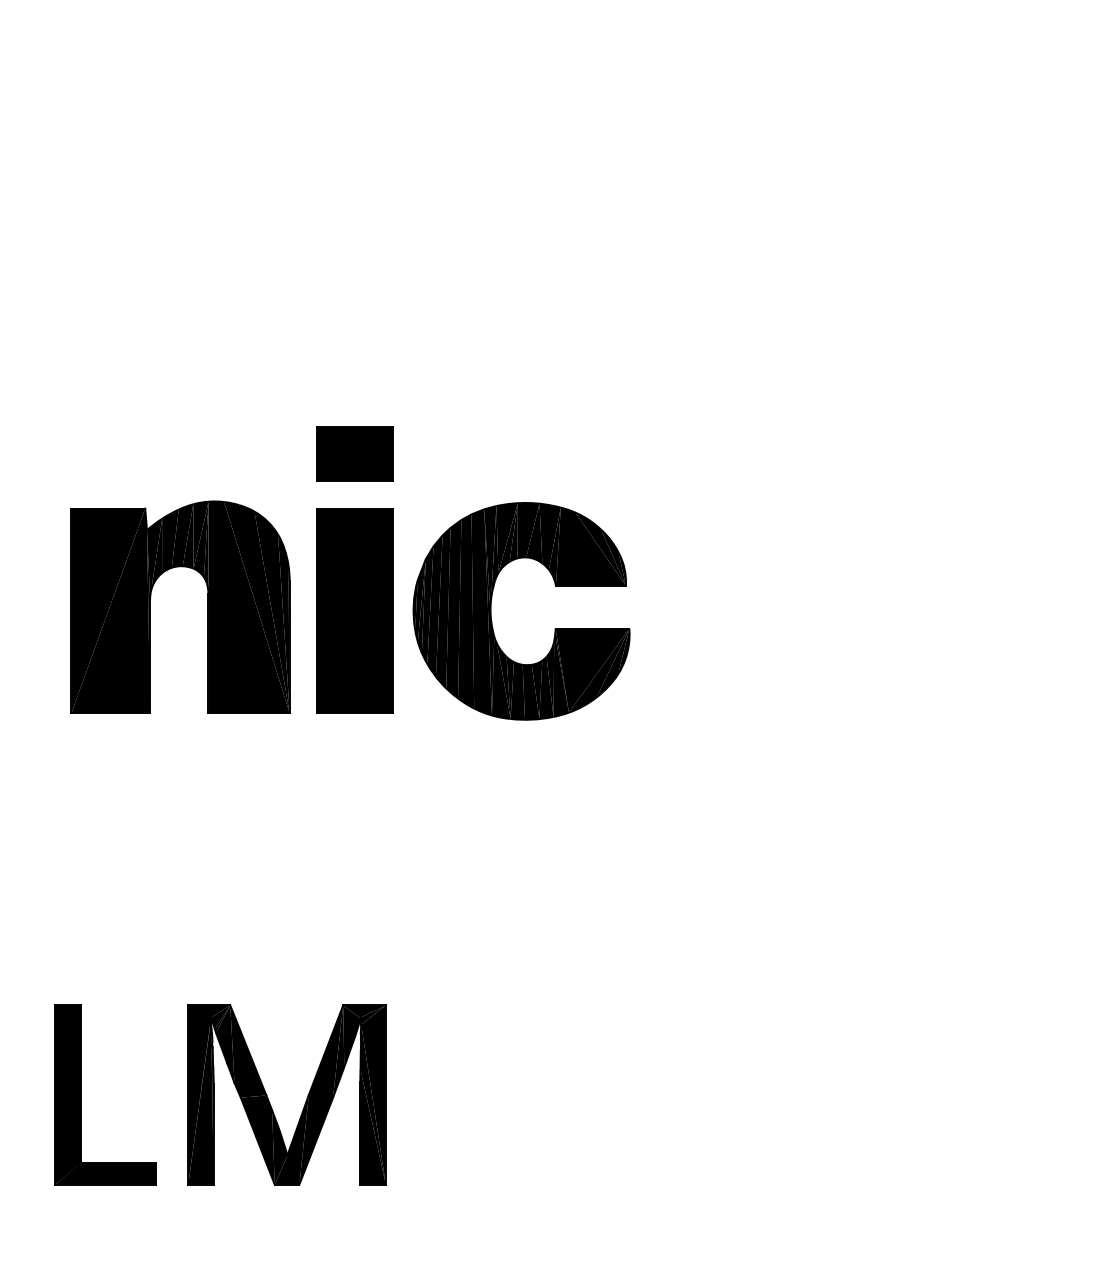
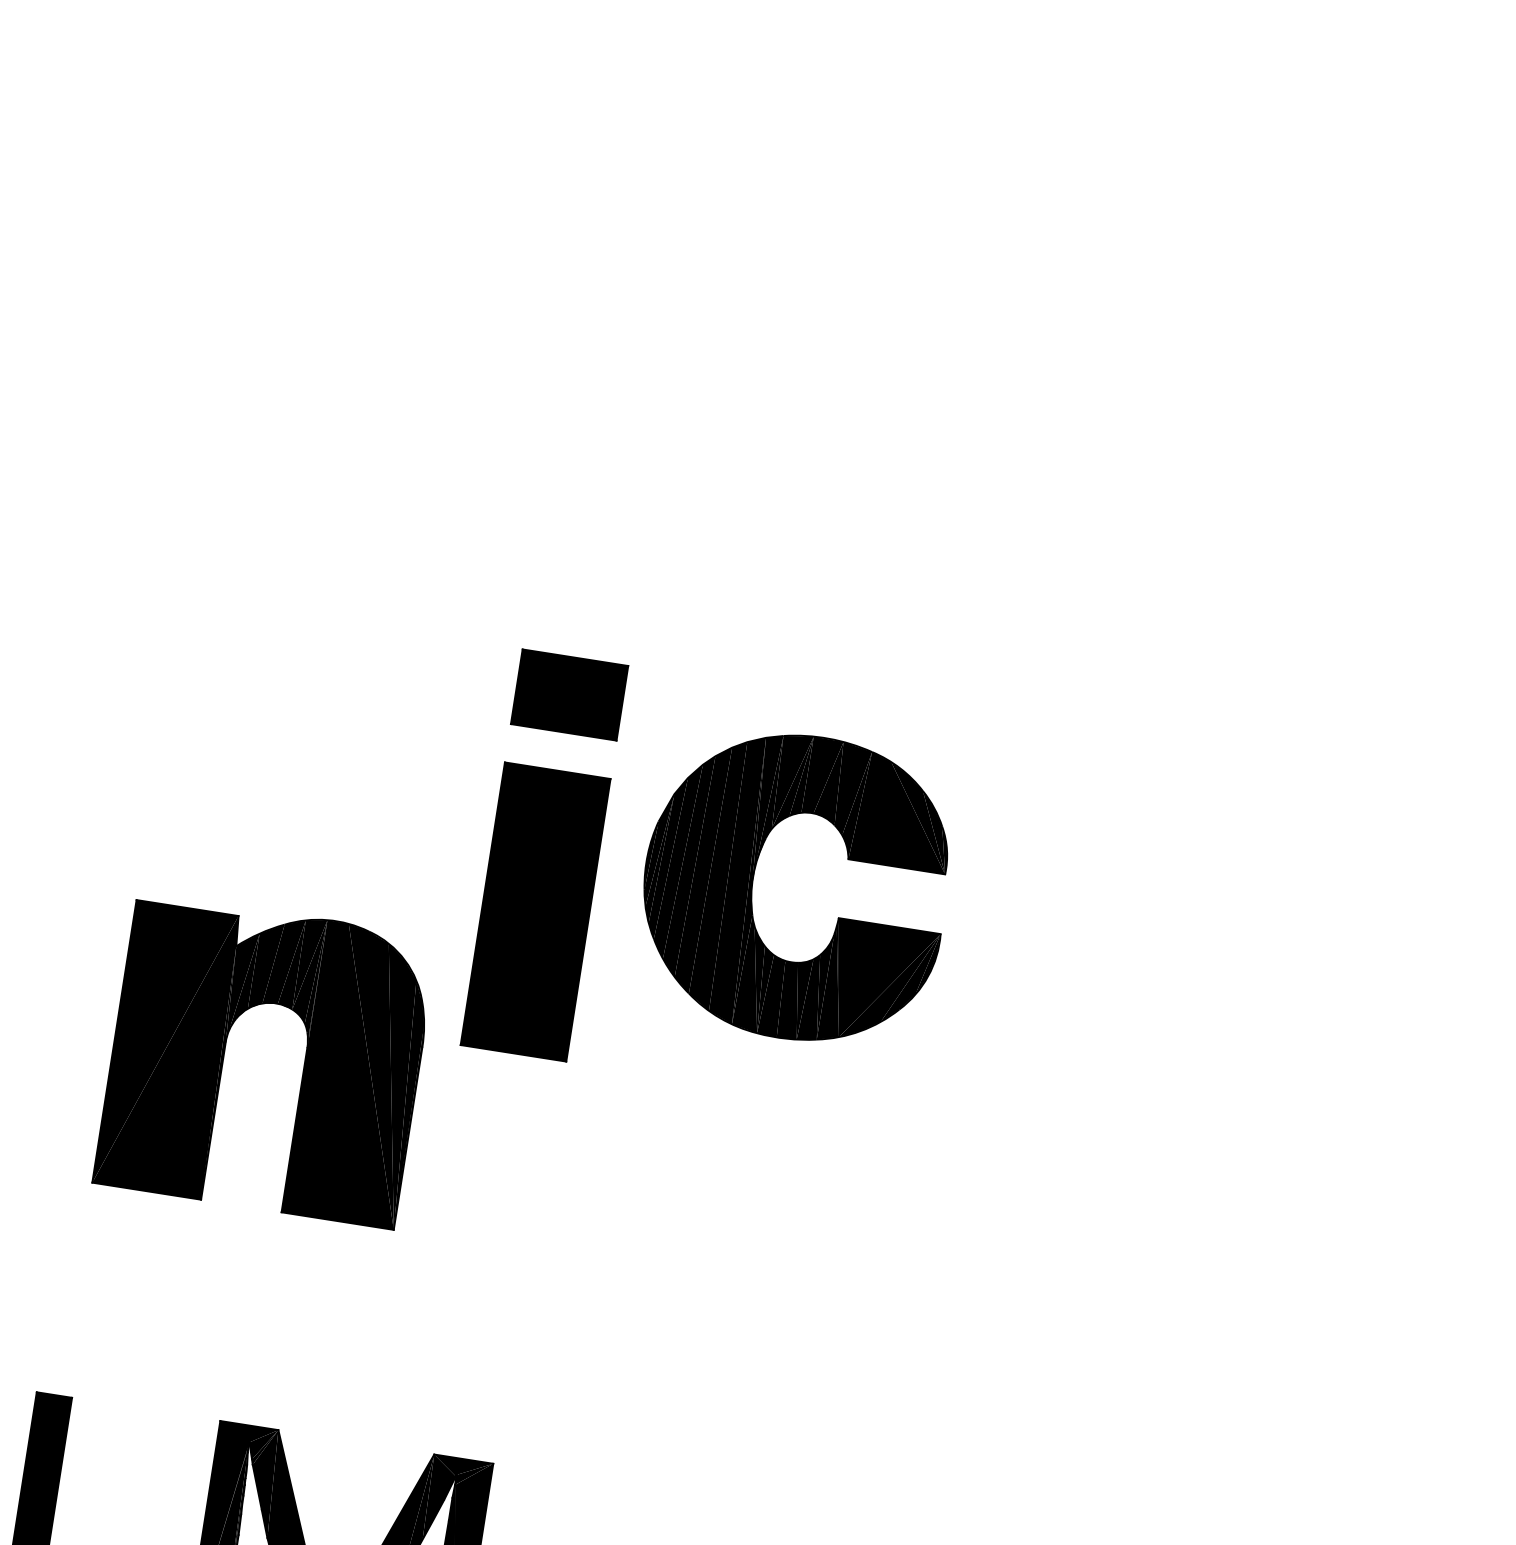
part: (207, 606) -> (303, 1064), moved
part: (491, 611) -> (753, 880), moved

